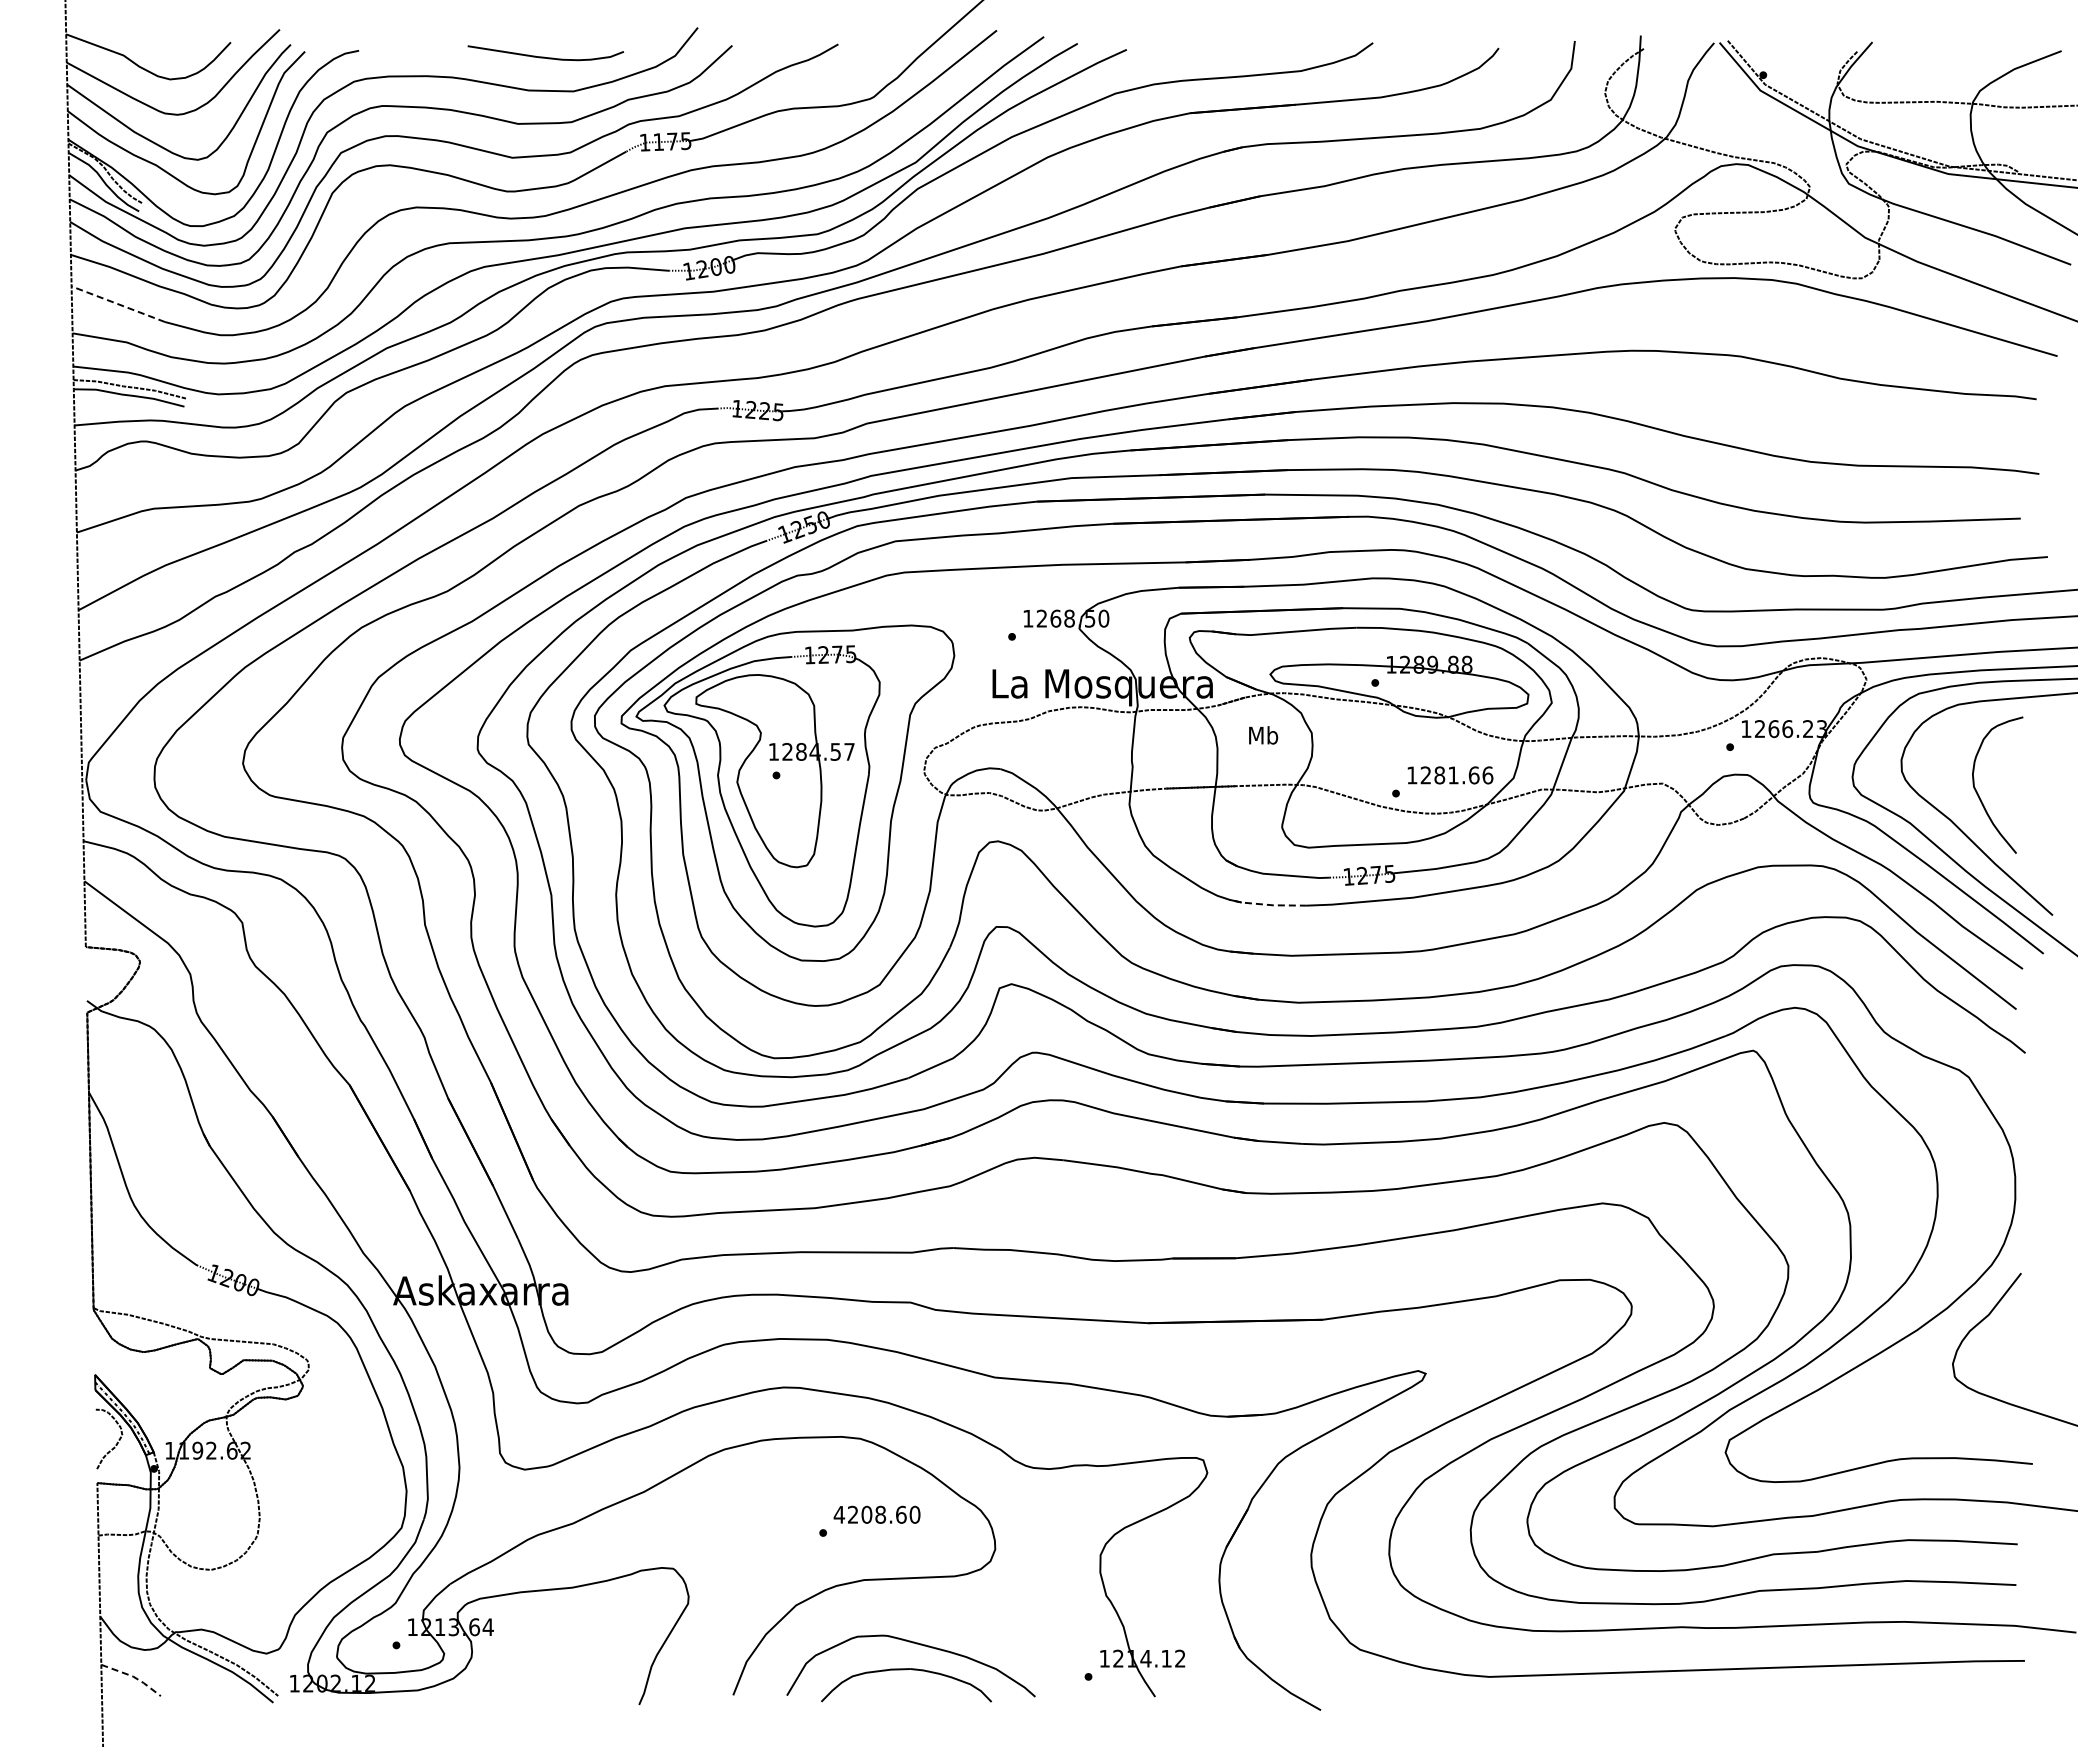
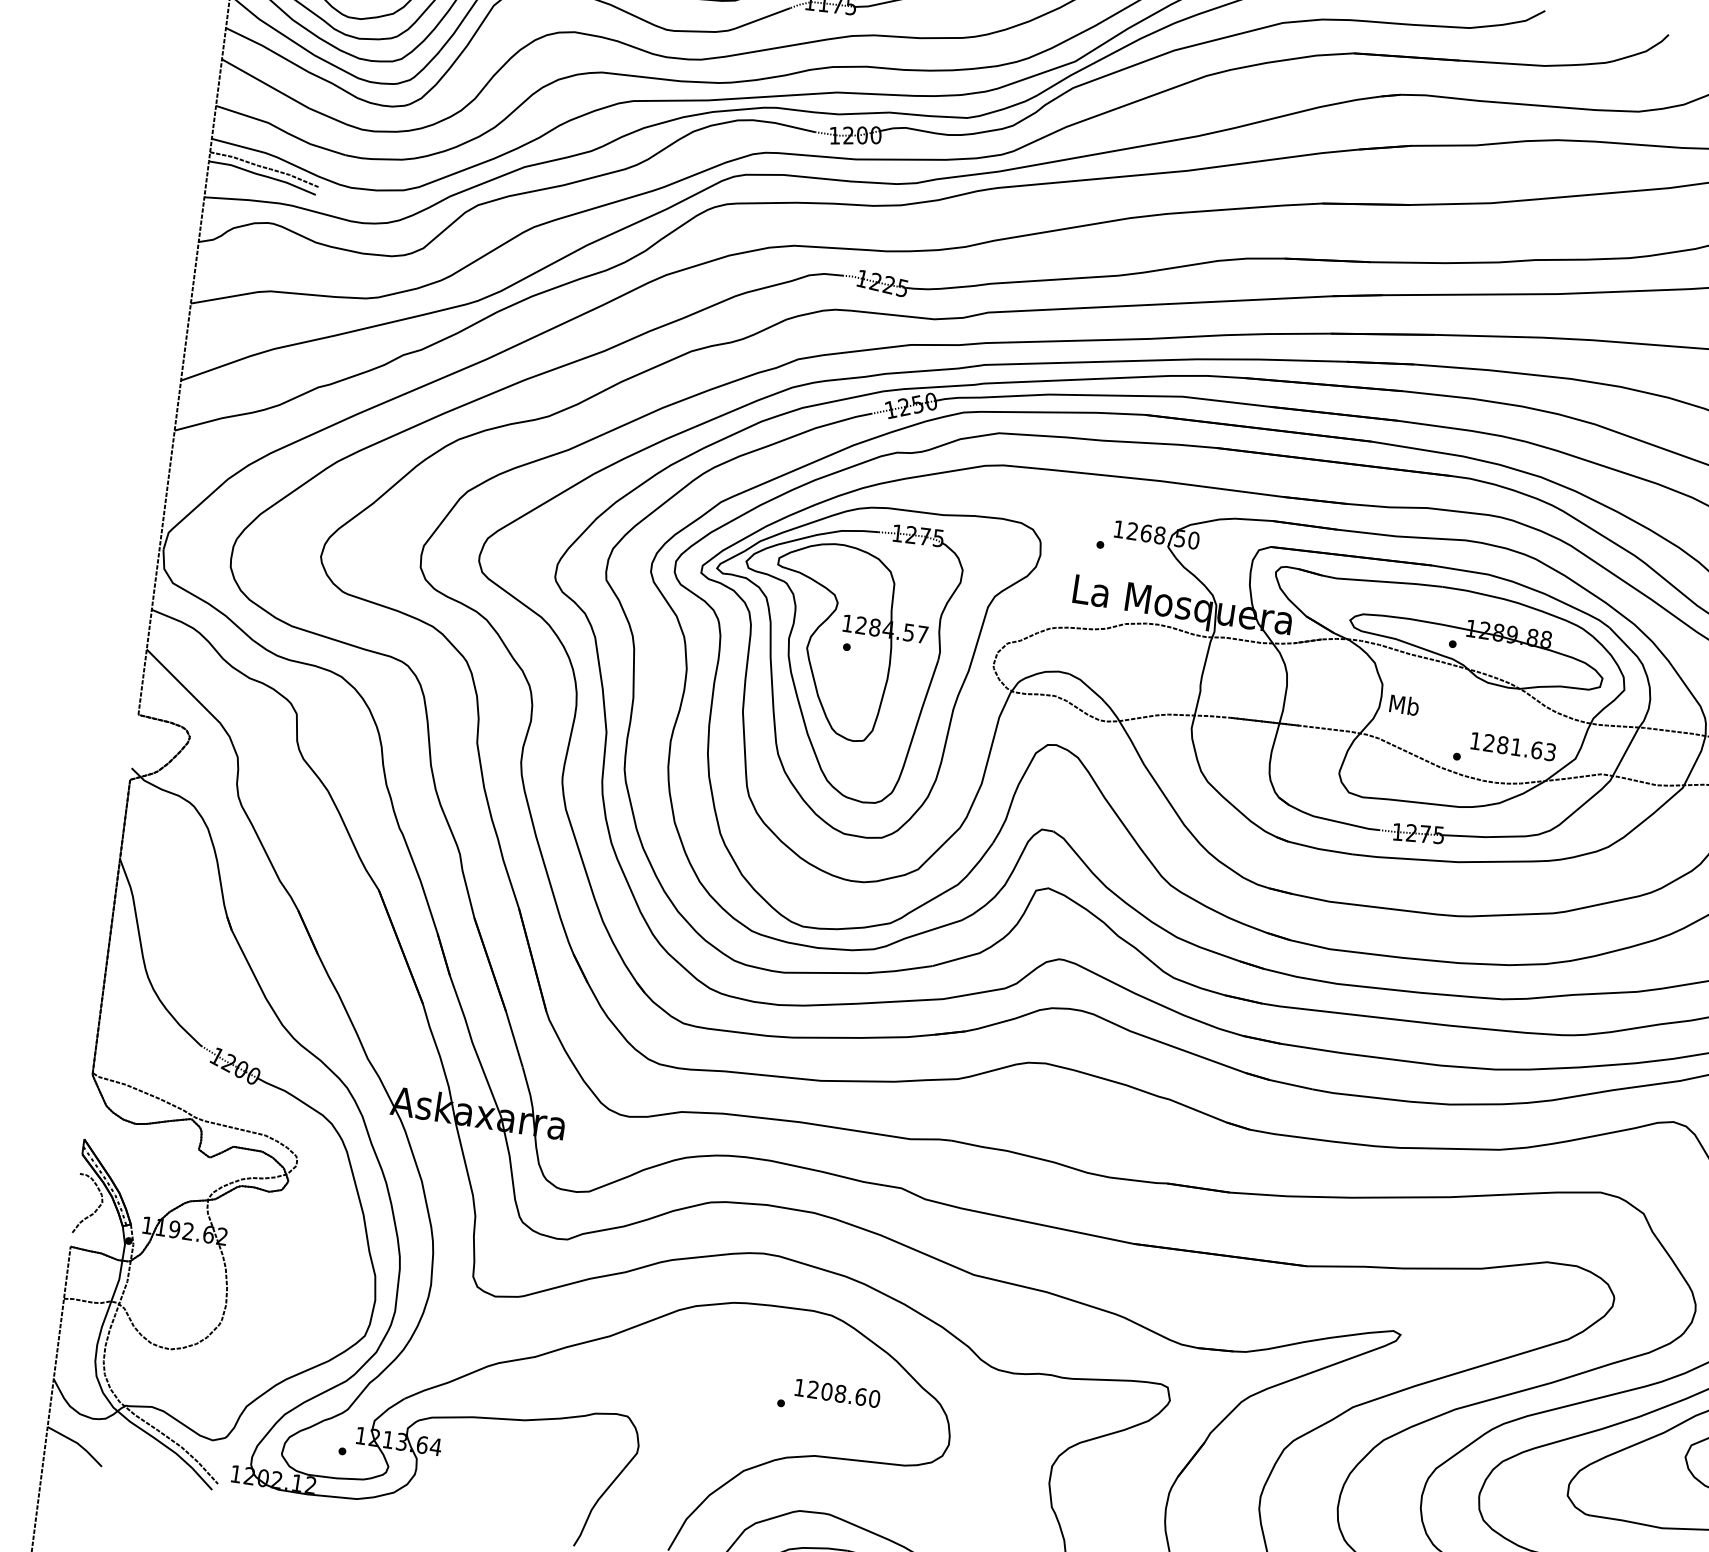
line: (118, 304) -> (265, 84), dashed -> solid
text: (1263, 735) -> (1404, 705), moved
text: (1487, 775) -> (1550, 752), 1281.66 -> 1281.63
line: (1267, 904) -> (1313, 847), dashed -> solid
text: (839, 1514) -> (799, 1387), 4208.60 -> 1208.60
line: (133, 1677) -> (77, 1444), dashed -> solid

